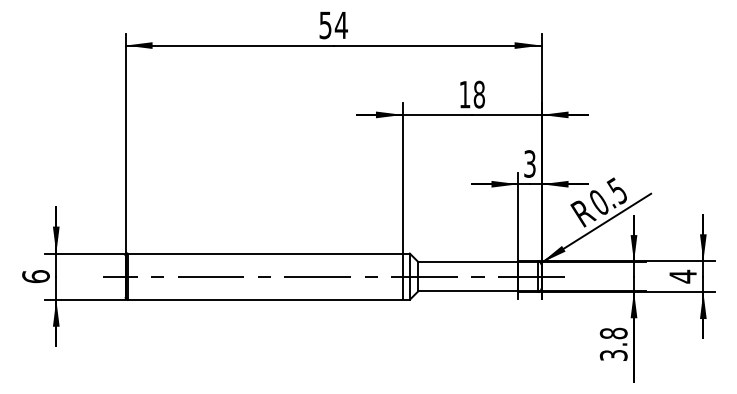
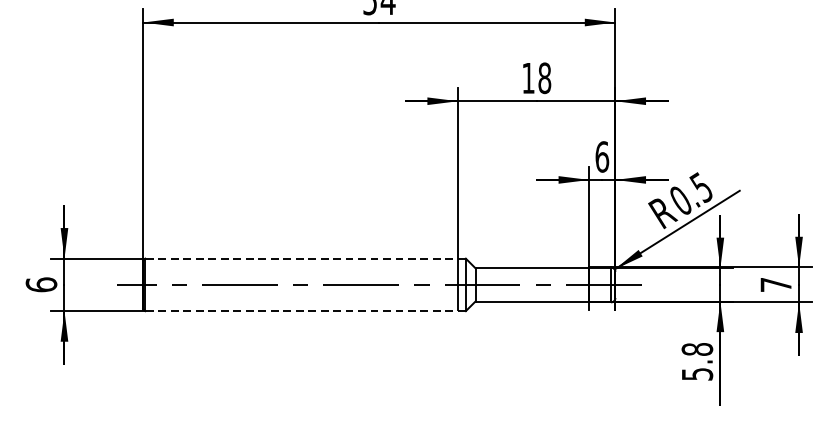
text: (529, 163) -> (601, 156), 3 -> 6
line: (268, 253) -> (305, 258), solid -> dashed
text: (682, 276) -> (775, 284), 4 -> 7
line: (268, 299) -> (305, 310), solid -> dashed
text: (612, 355) -> (695, 374), 3.8 -> 5.8

